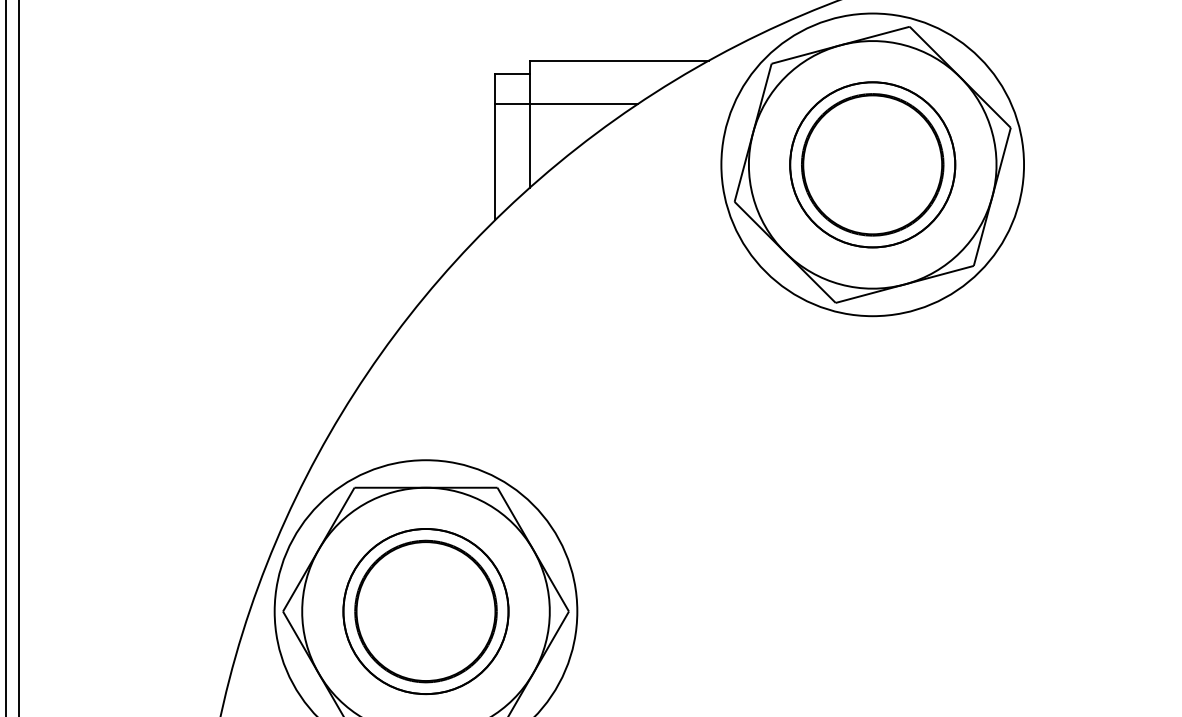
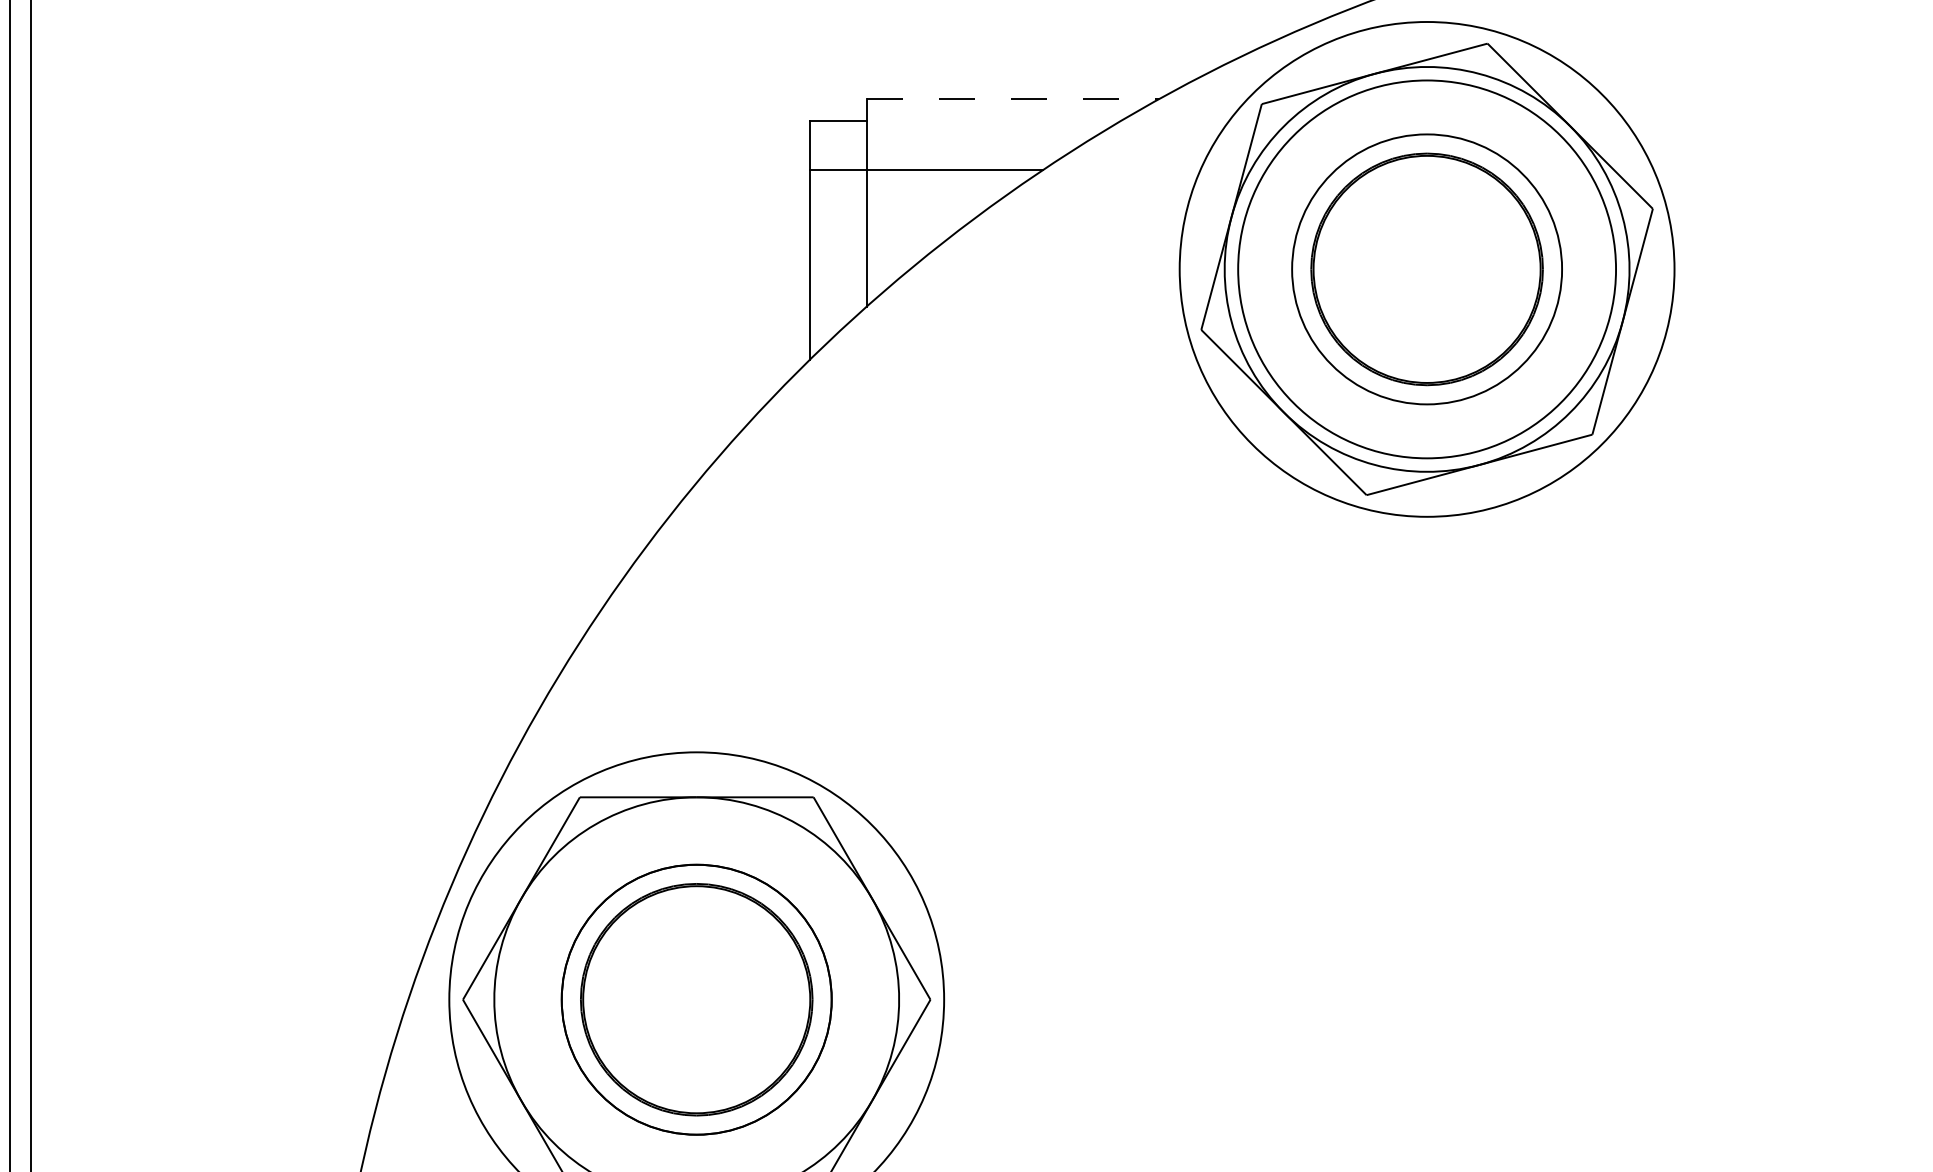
line: (619, 60) -> (1013, 98), solid -> dashed
circle: (872, 164) -> (1426, 268), size x1.4

